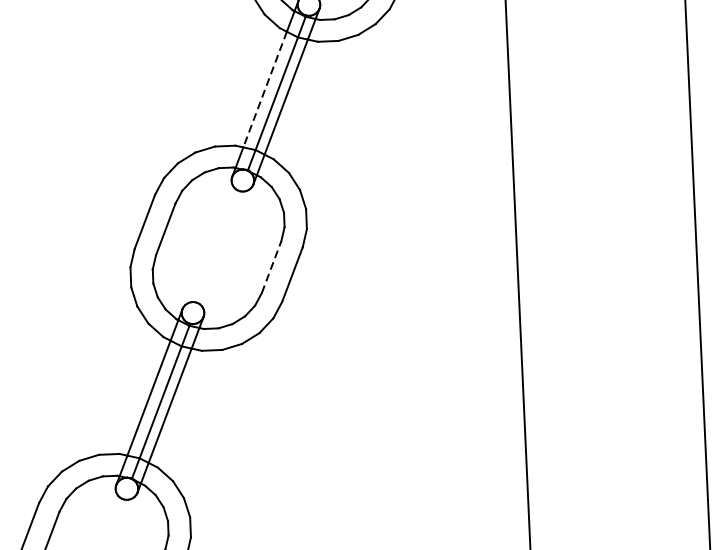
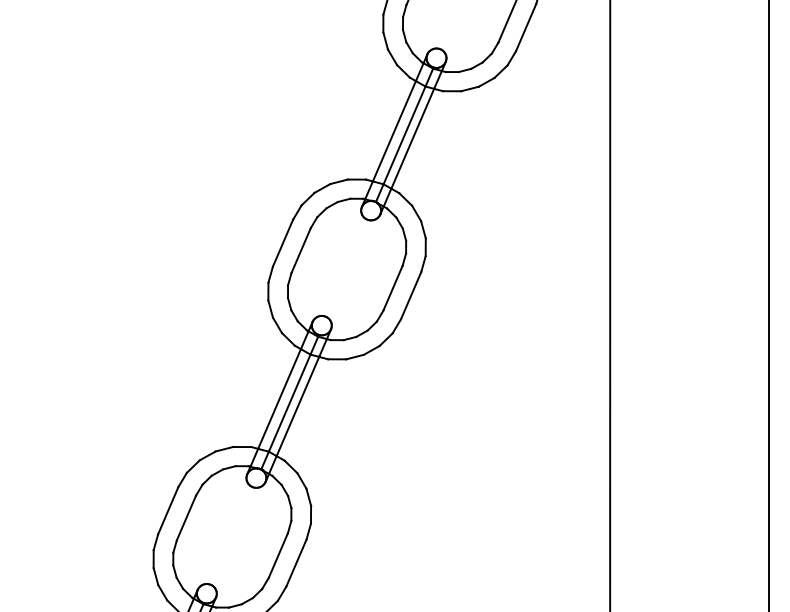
line: (265, 89) -> (394, 131), dashed -> solid
line: (272, 266) -> (393, 287), dashed -> solid

